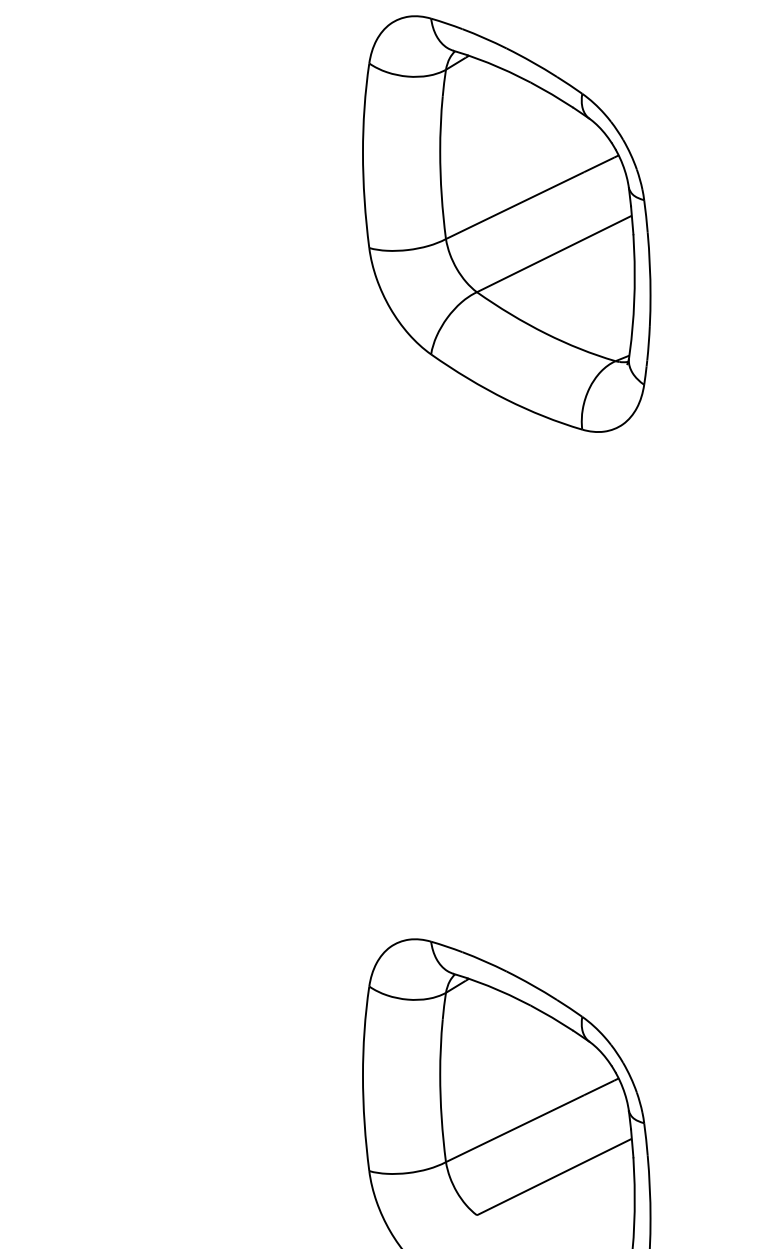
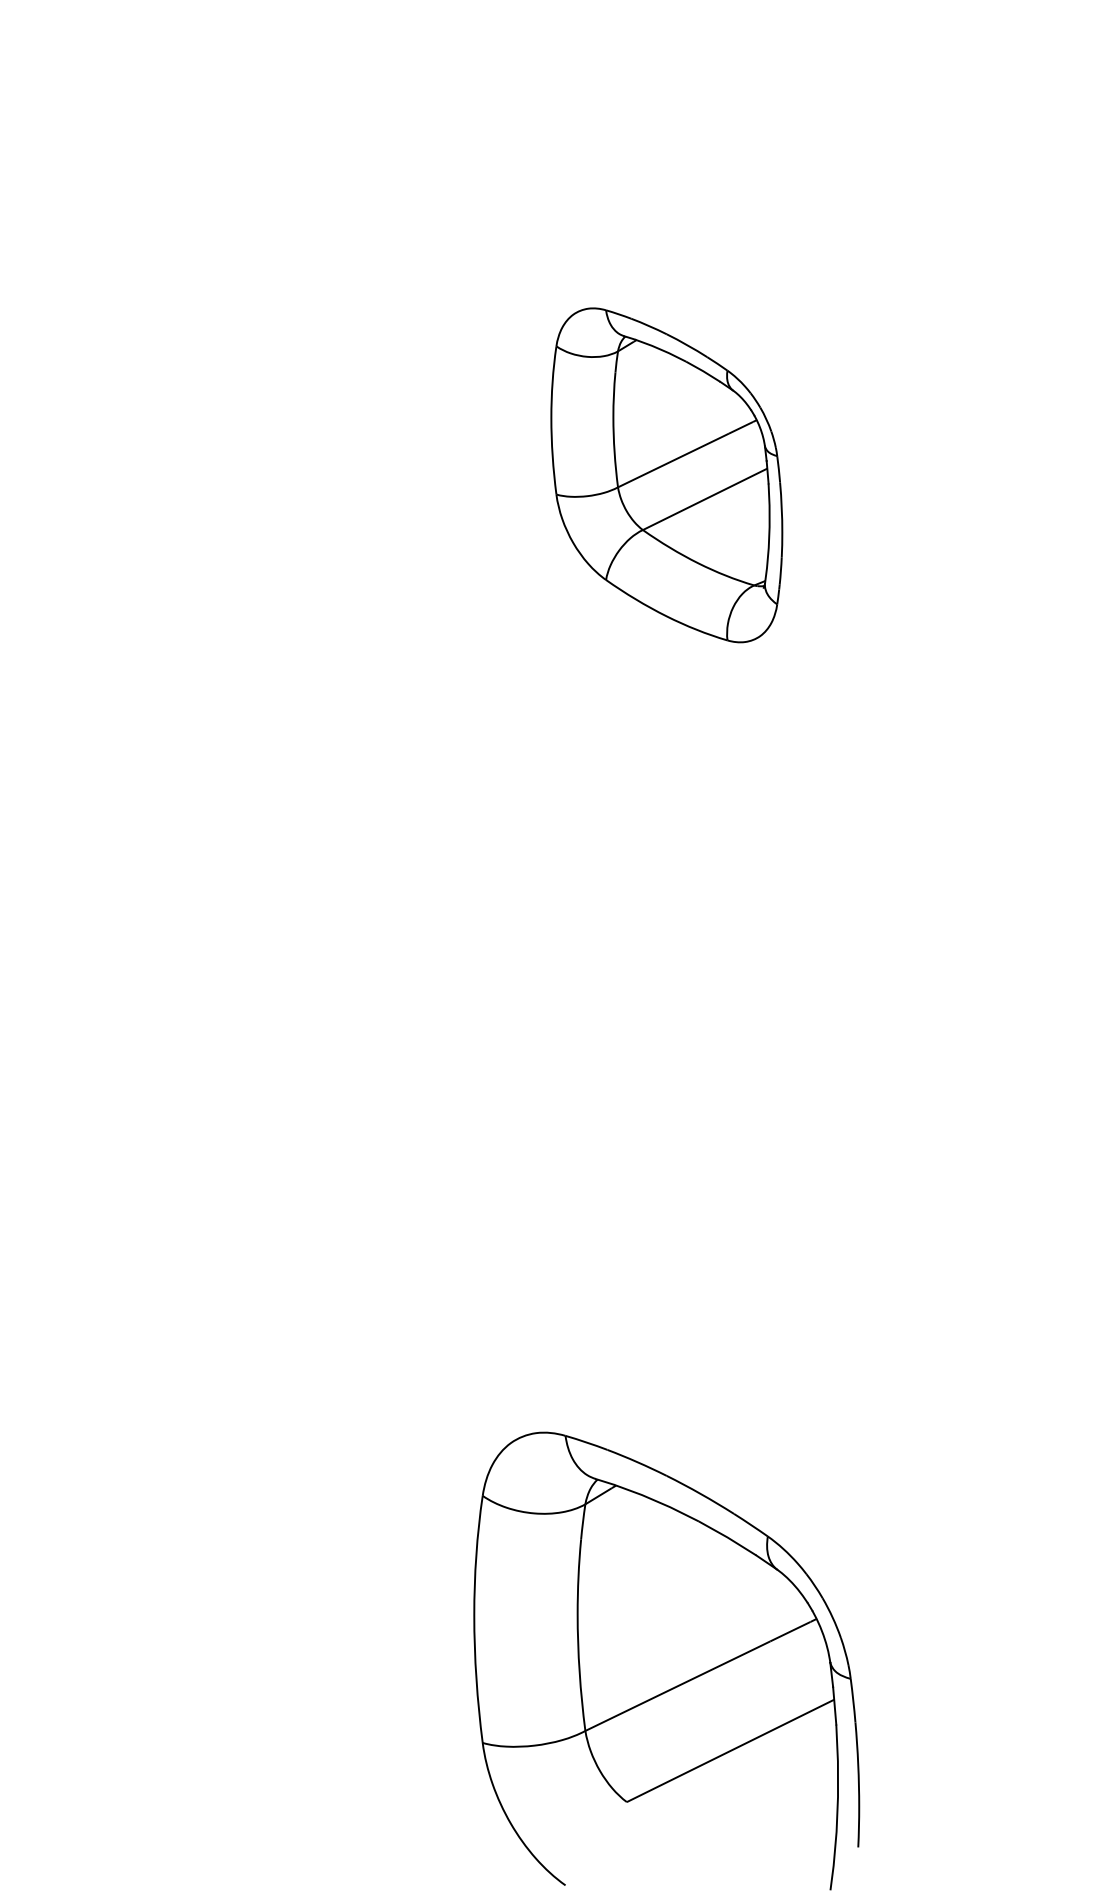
part: (506, 224) -> (666, 475), size x0.6

